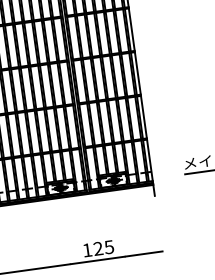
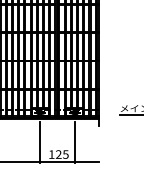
line: (121, 226) -> (75, 142), added
line: (65, 234) -> (39, 142), added

